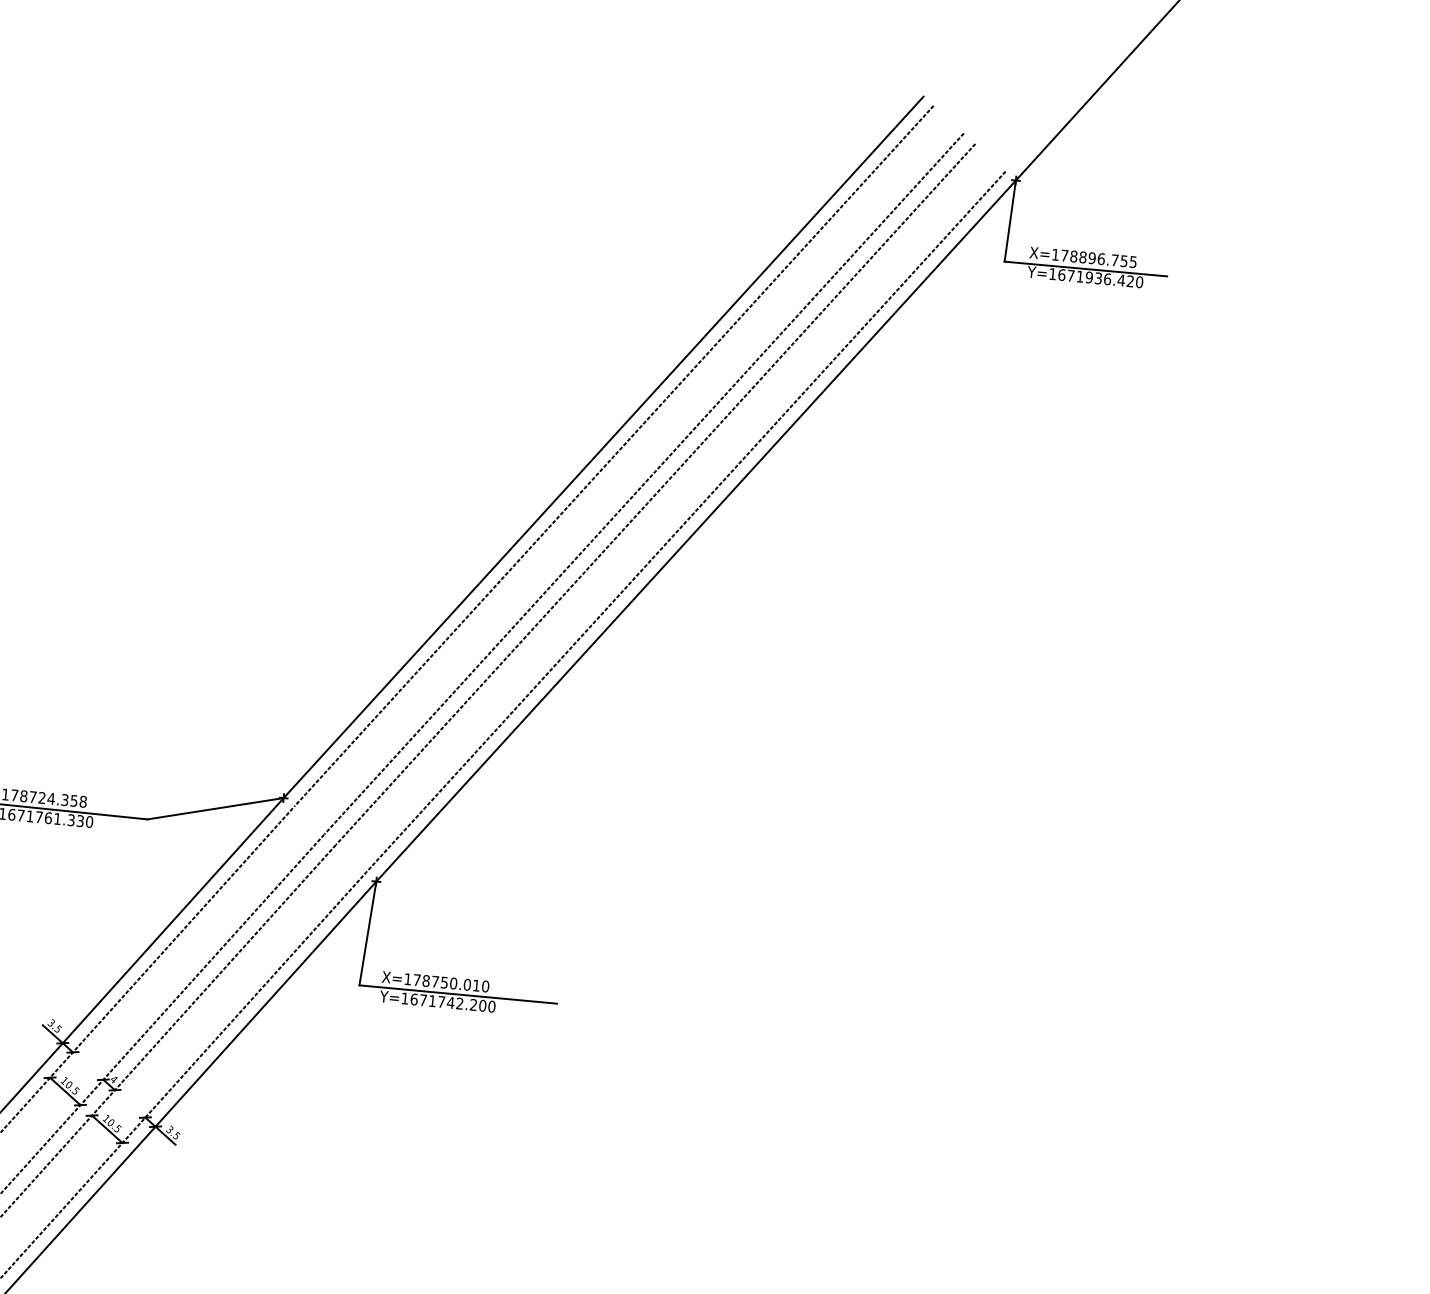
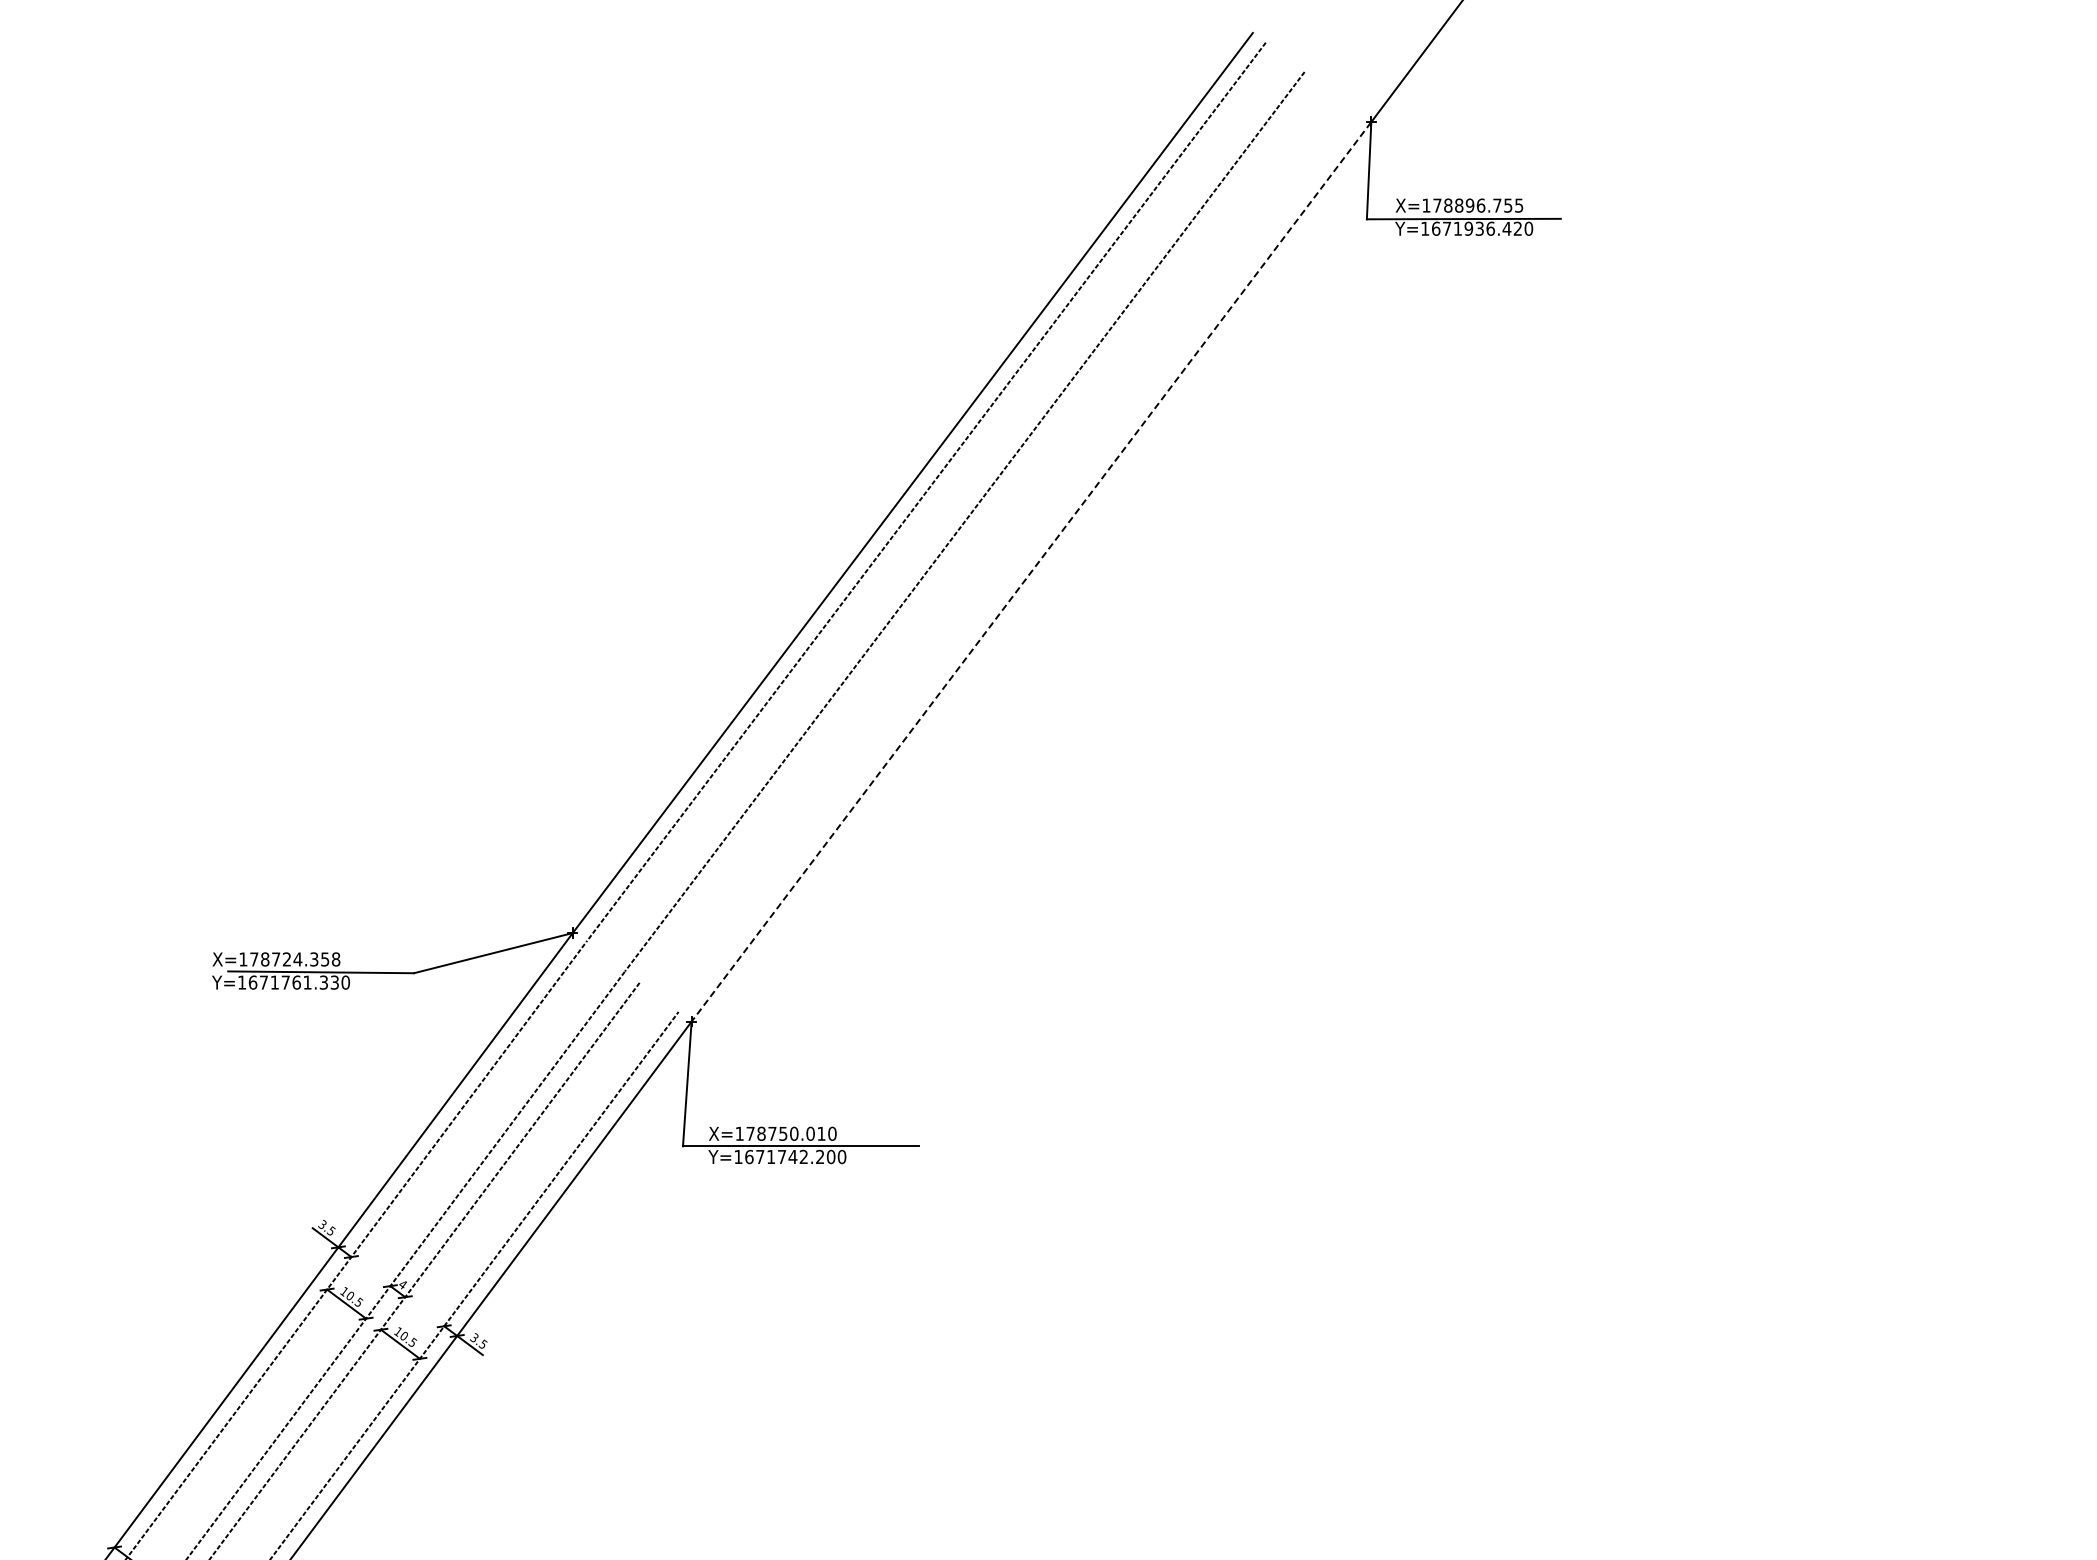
line: (655, 494) -> (979, 532), removed
line: (686, 521) -> (1018, 561), removed
line: (696, 531) -> (1031, 572), solid -> dashed

